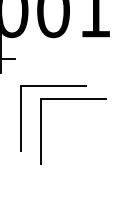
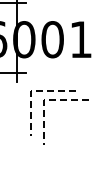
line: (21, 86) -> (30, 91), solid -> dashed
line: (41, 99) -> (44, 100), solid -> dashed

